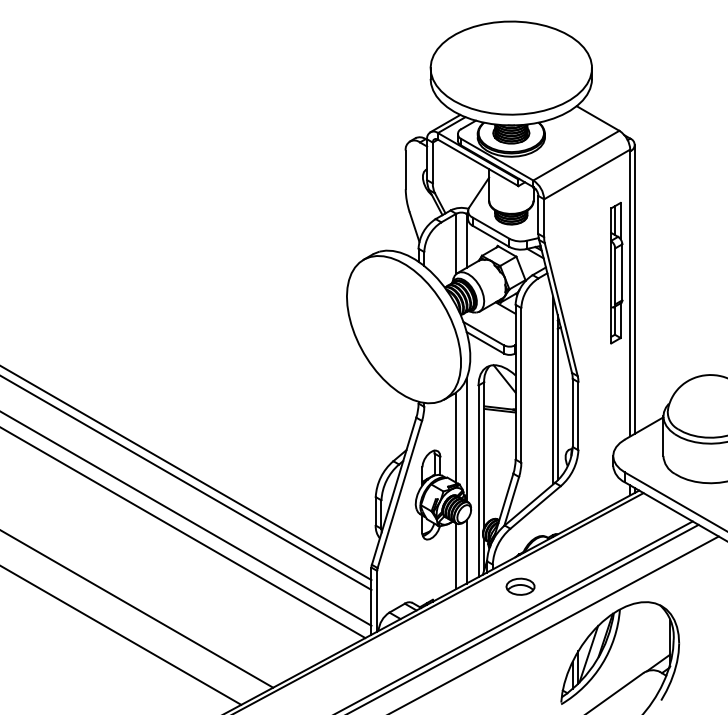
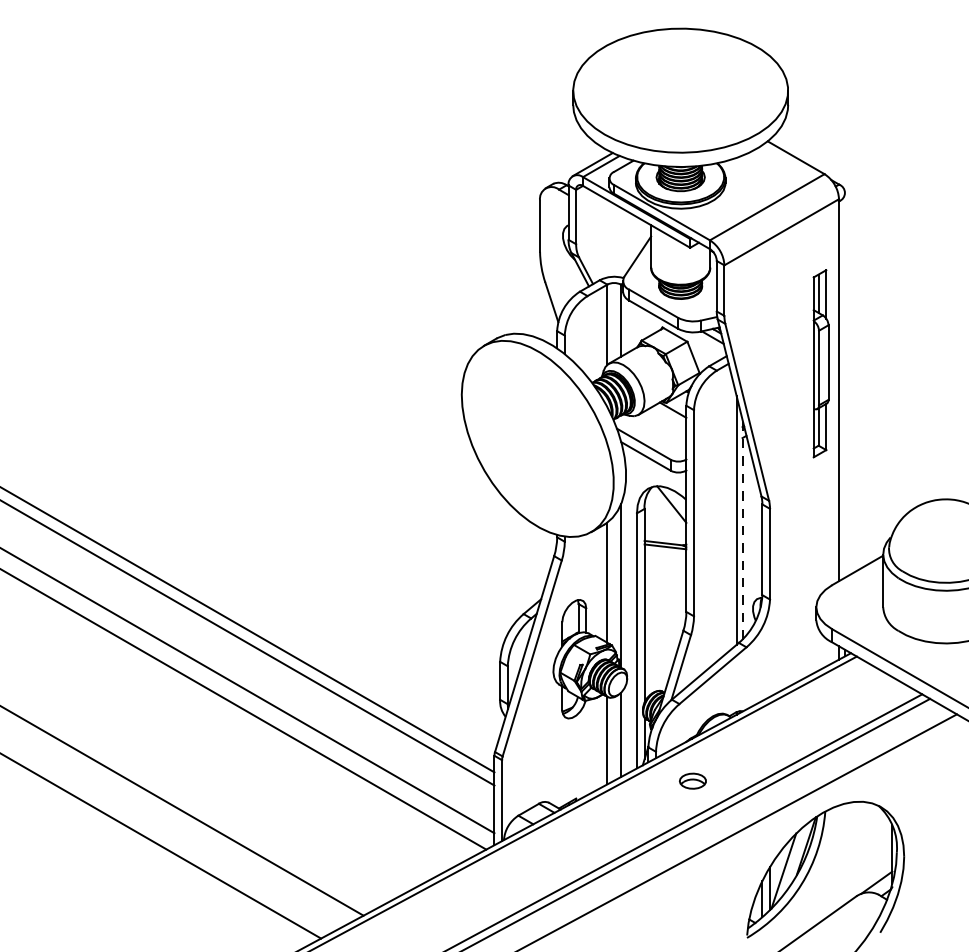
line: (634, 288) -> (844, 384), removed
line: (557, 397) -> (742, 529), solid -> dashed
part: (520, 586) -> (692, 780), size x0.7

